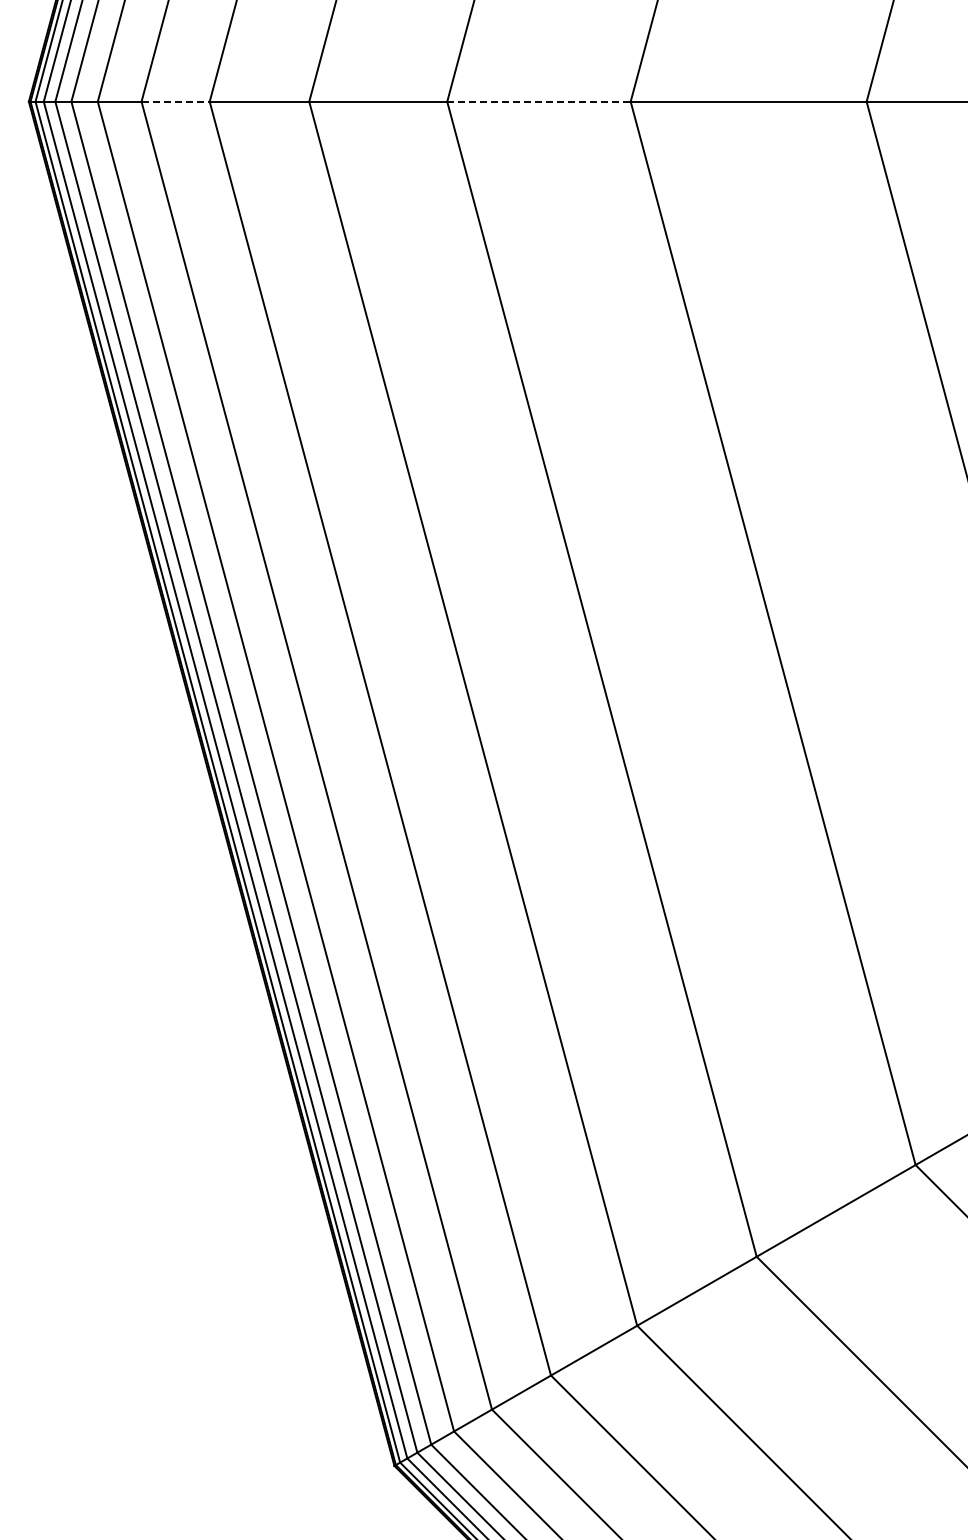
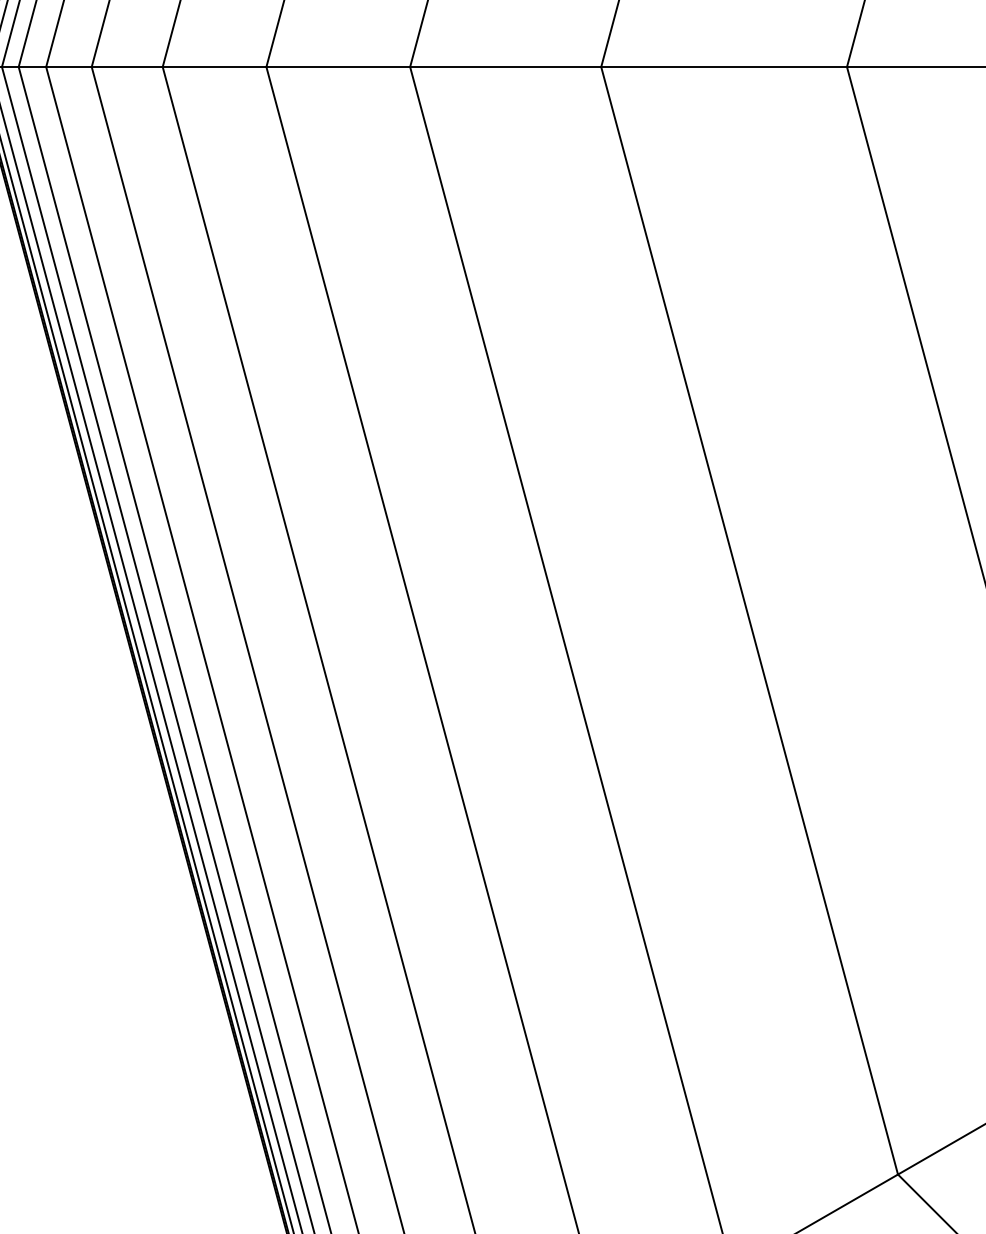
line: (176, 101) -> (128, 66), dashed -> solid
line: (538, 101) -> (505, 66), dashed -> solid

